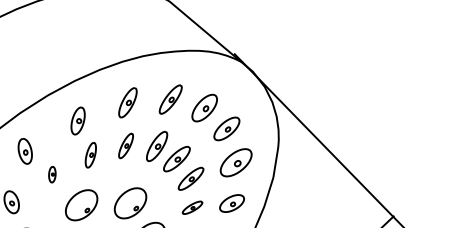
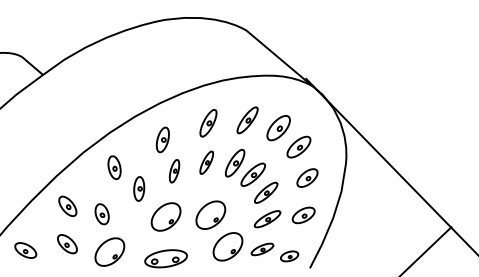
part: (236, 162) -> (307, 177), size x0.71
part: (52, 174) -> (139, 188), size x1.67
part: (192, 208) -> (267, 219), size x1.43

